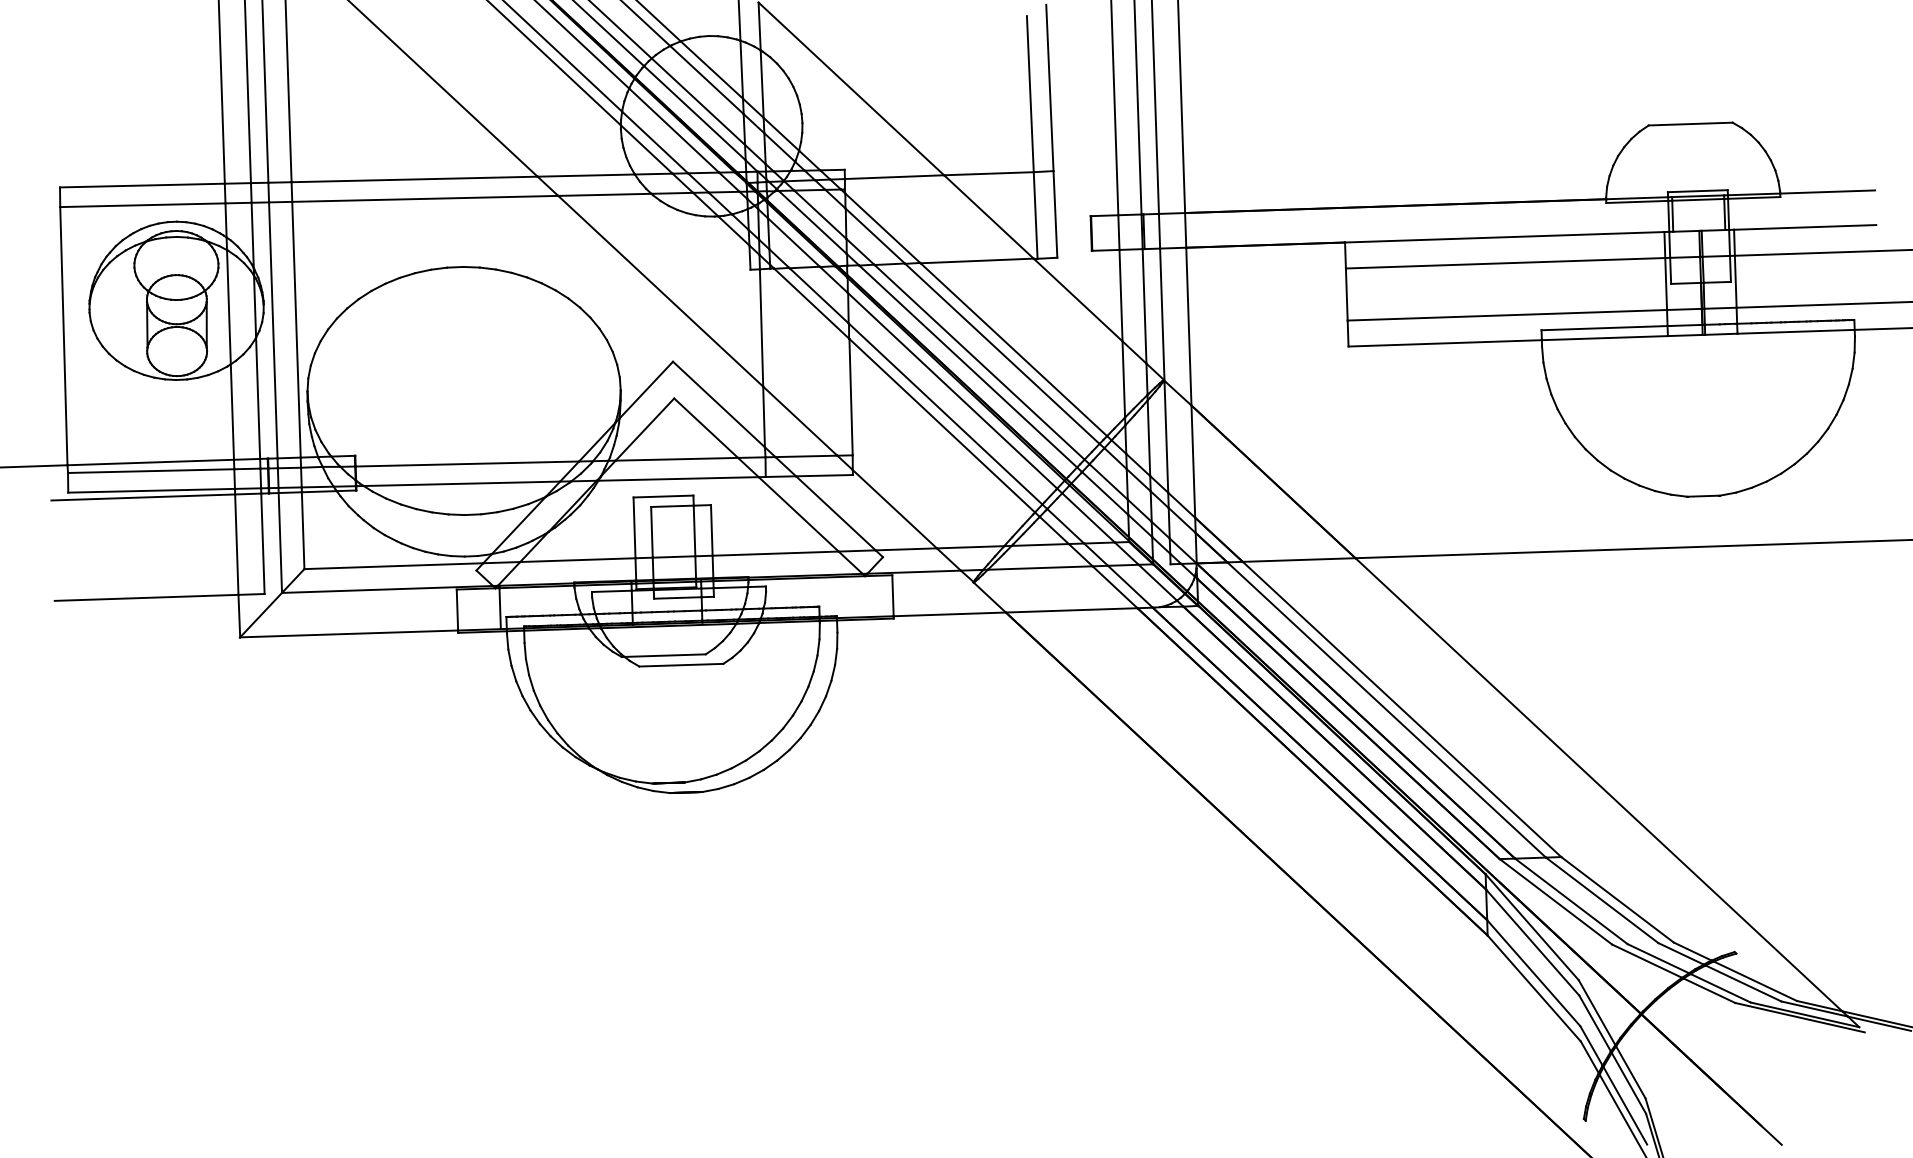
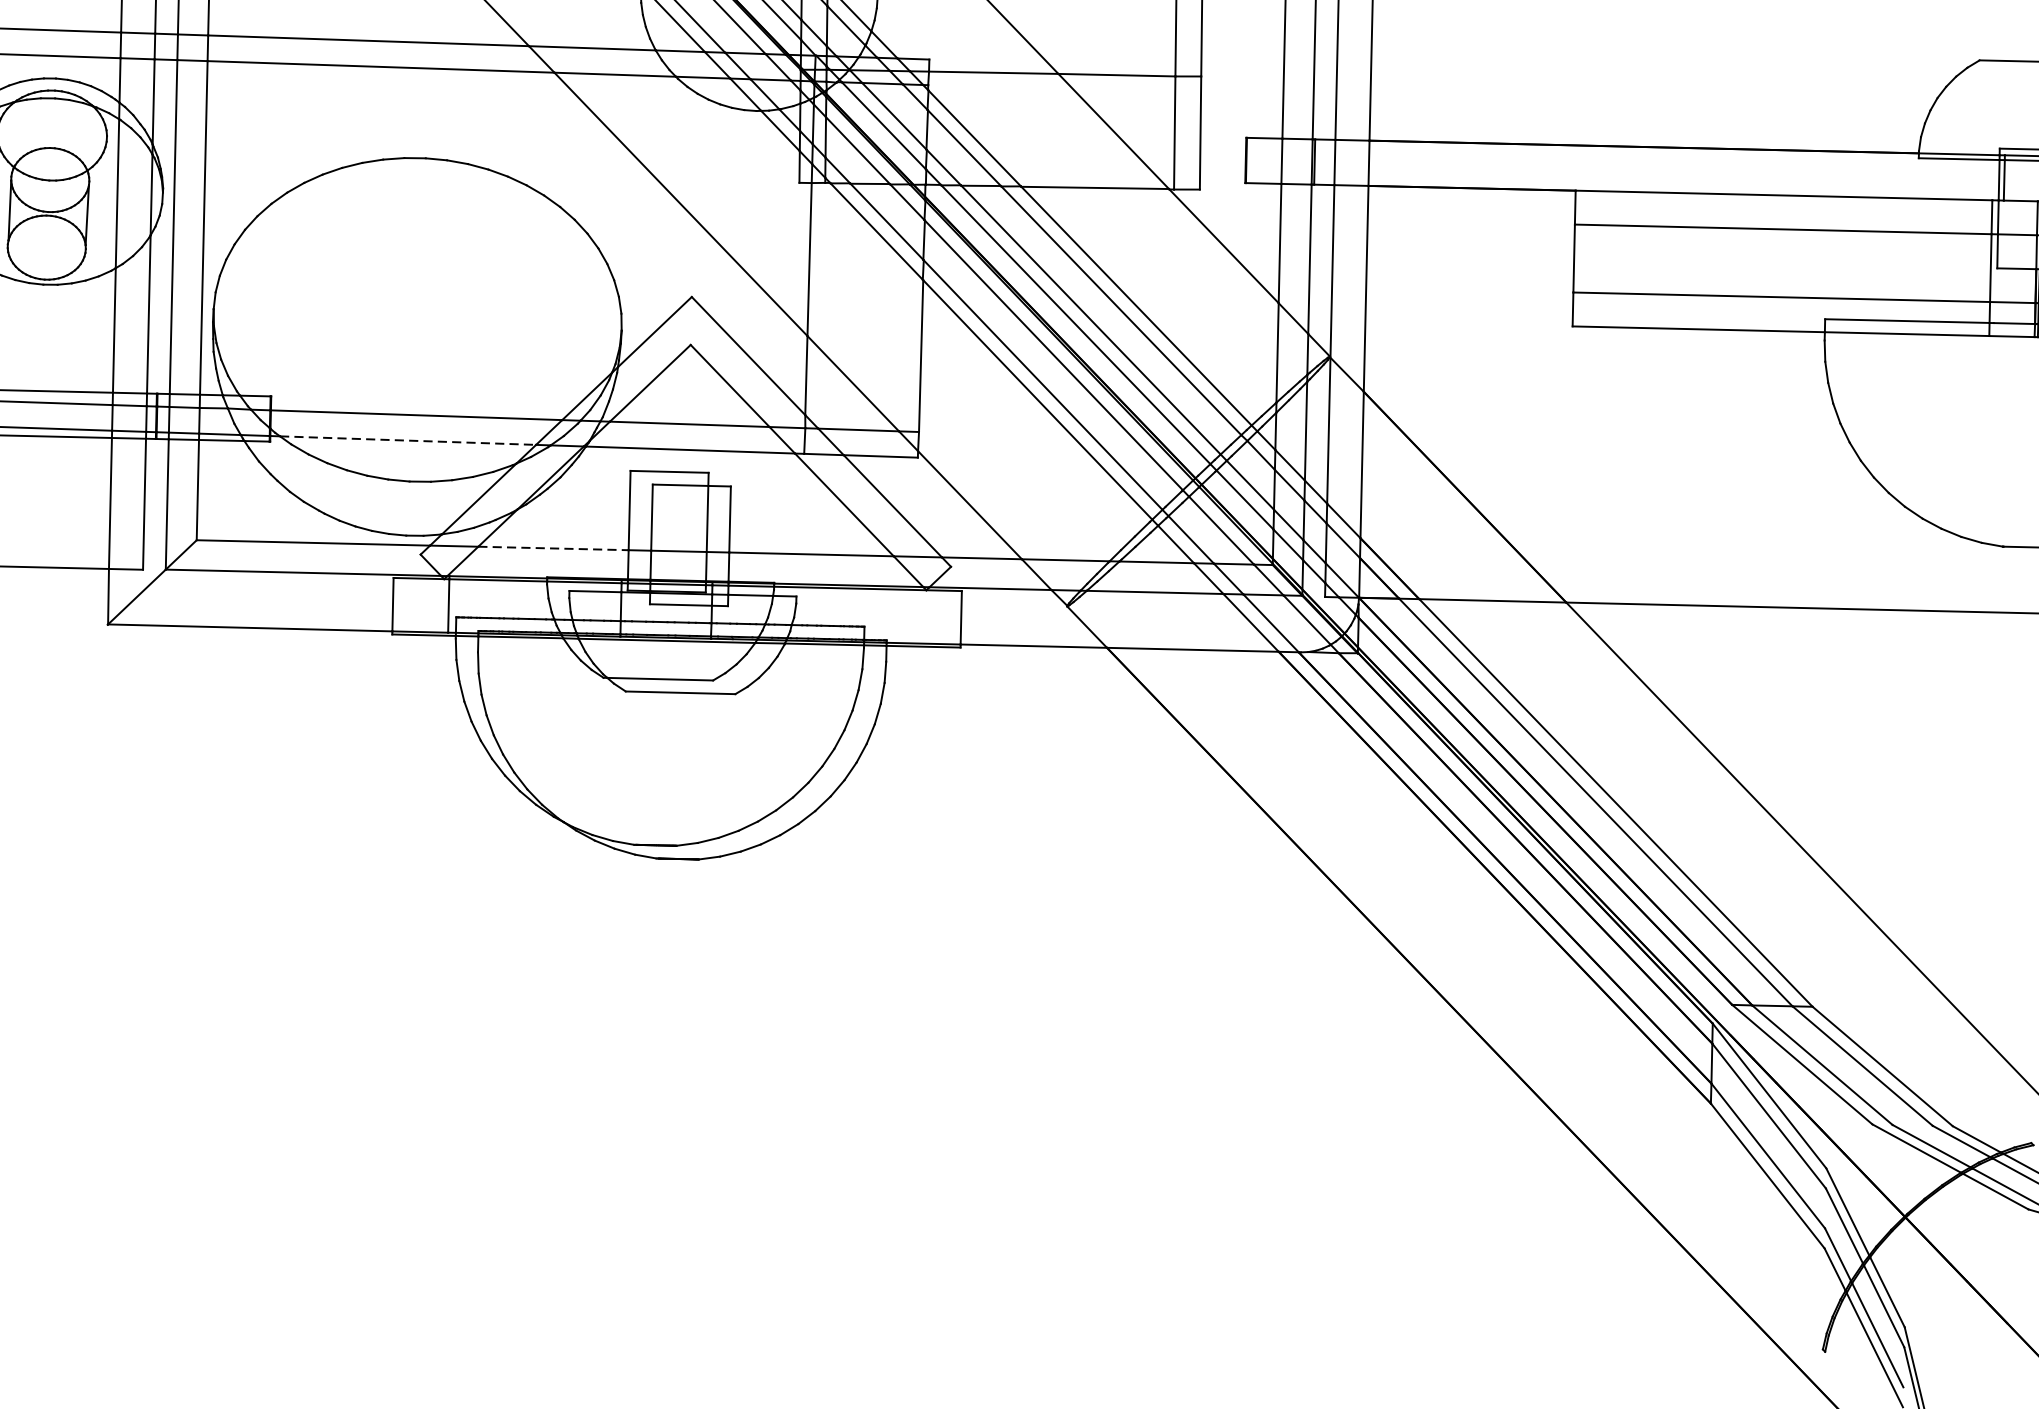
line: (462, 483) -> (408, 440), solid -> dashed
line: (577, 560) -> (552, 548), solid -> dashed

